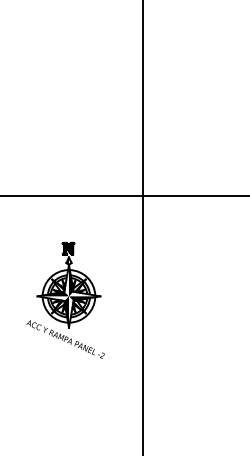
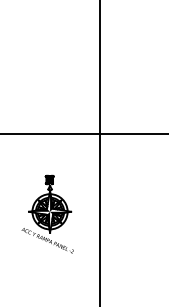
part: (65, 298) -> (47, 213), moved

